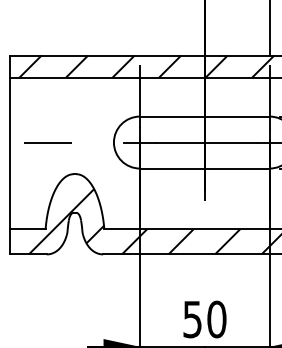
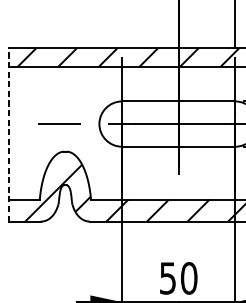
line: (47, 142) -> (58, 124), moved
line: (10, 154) -> (9, 134), solid -> dashed

